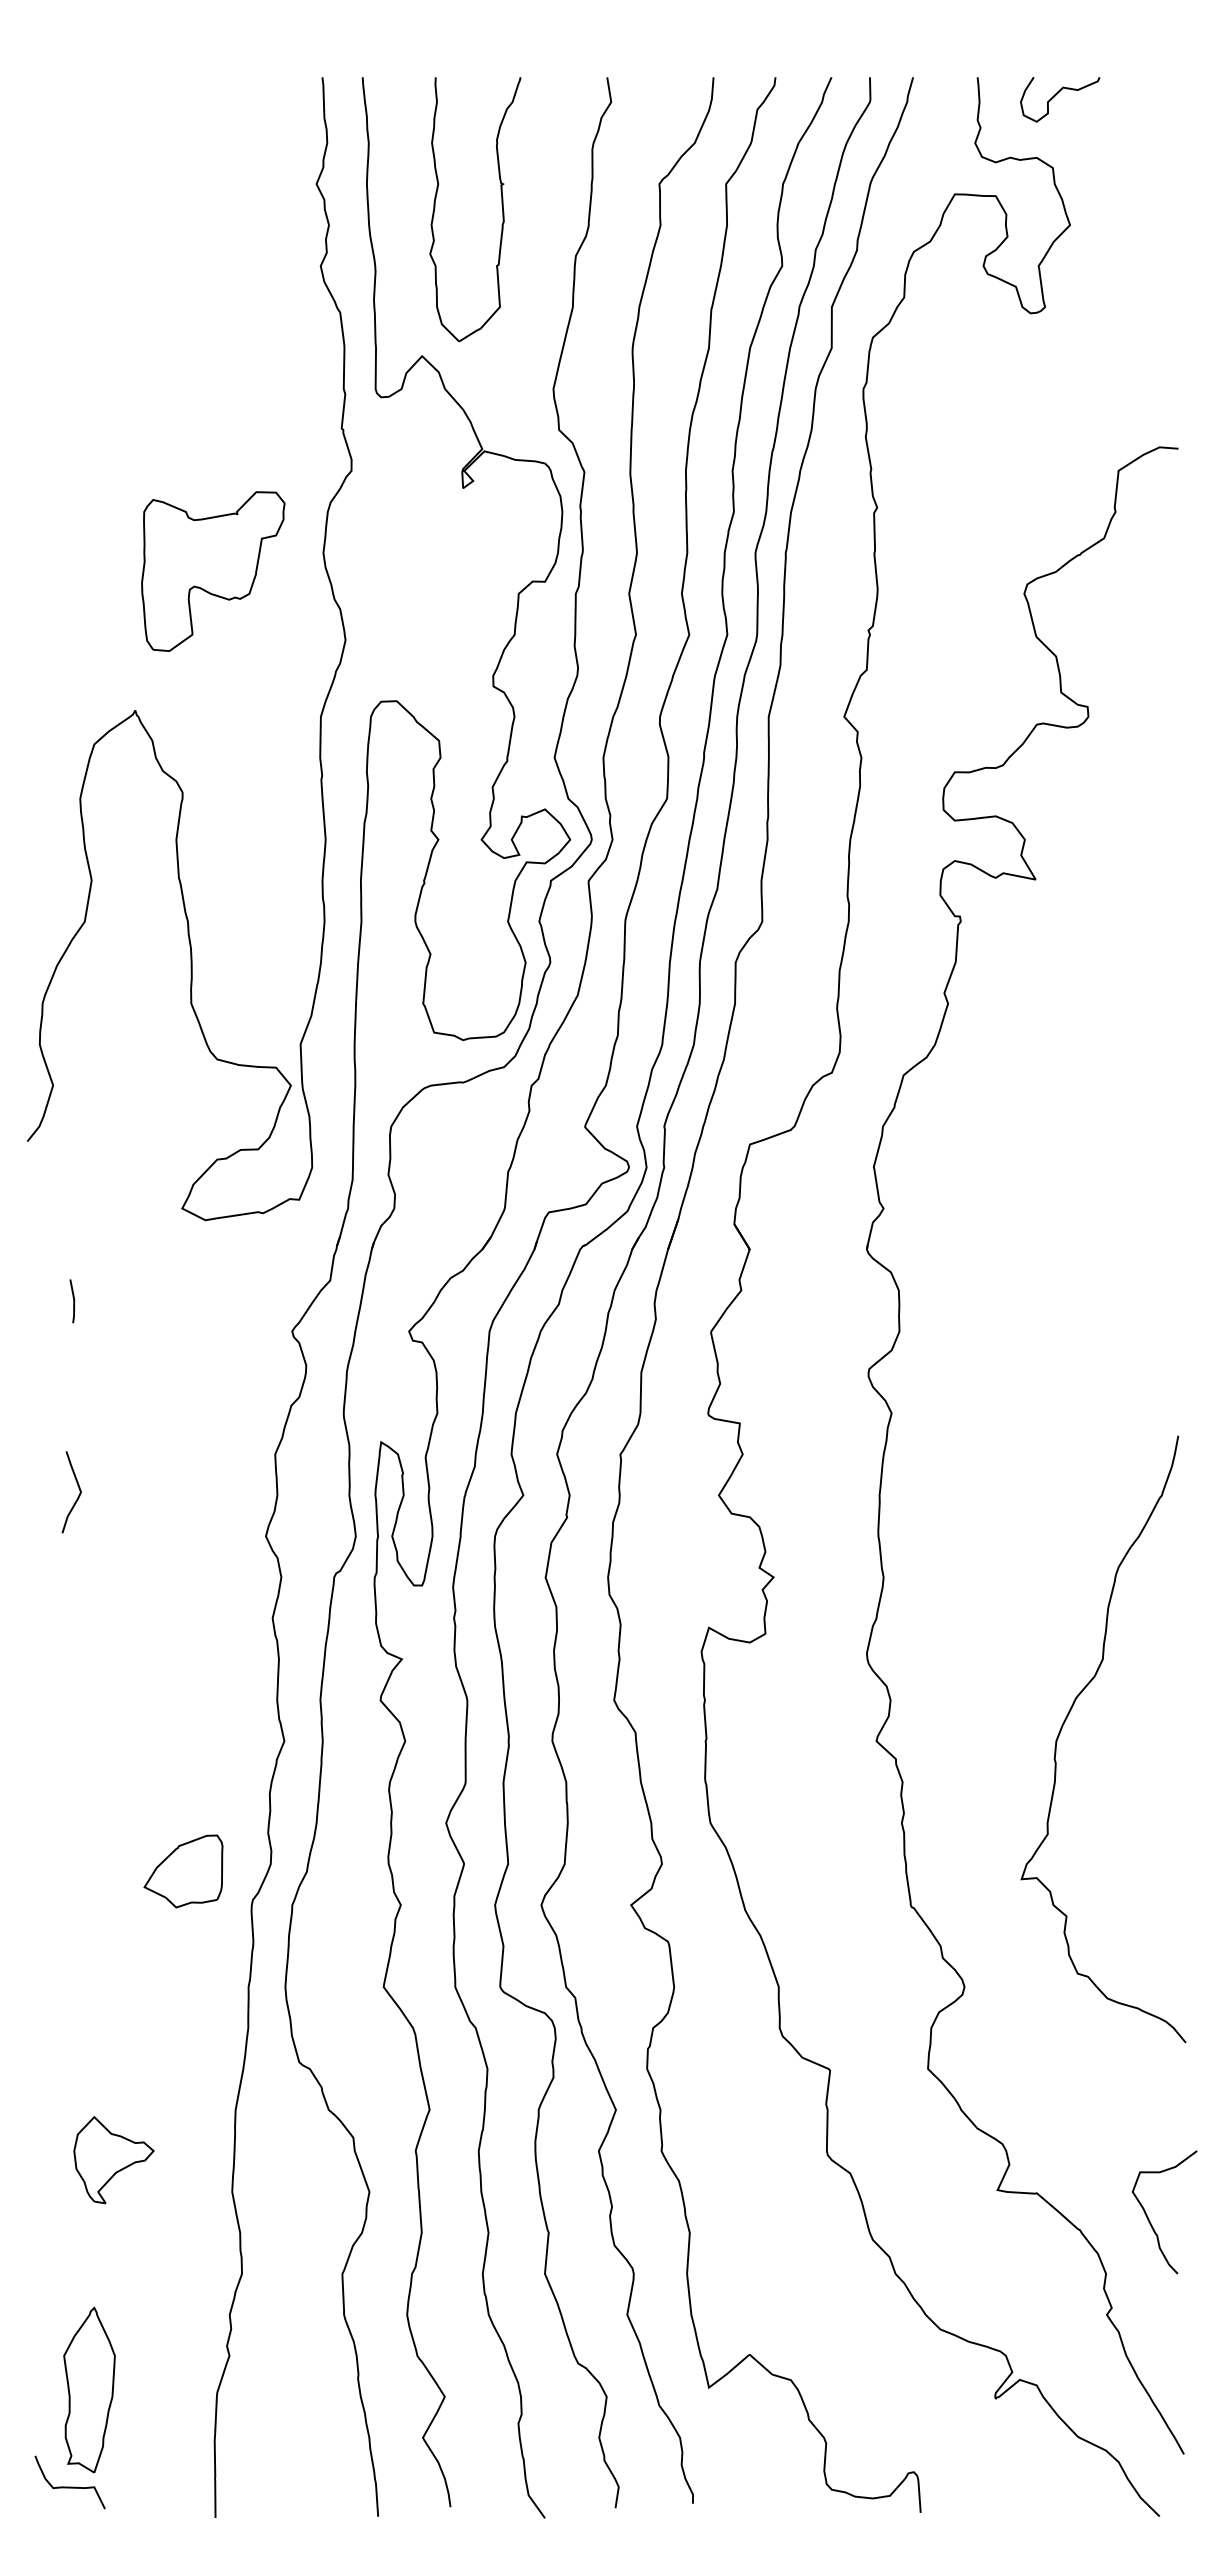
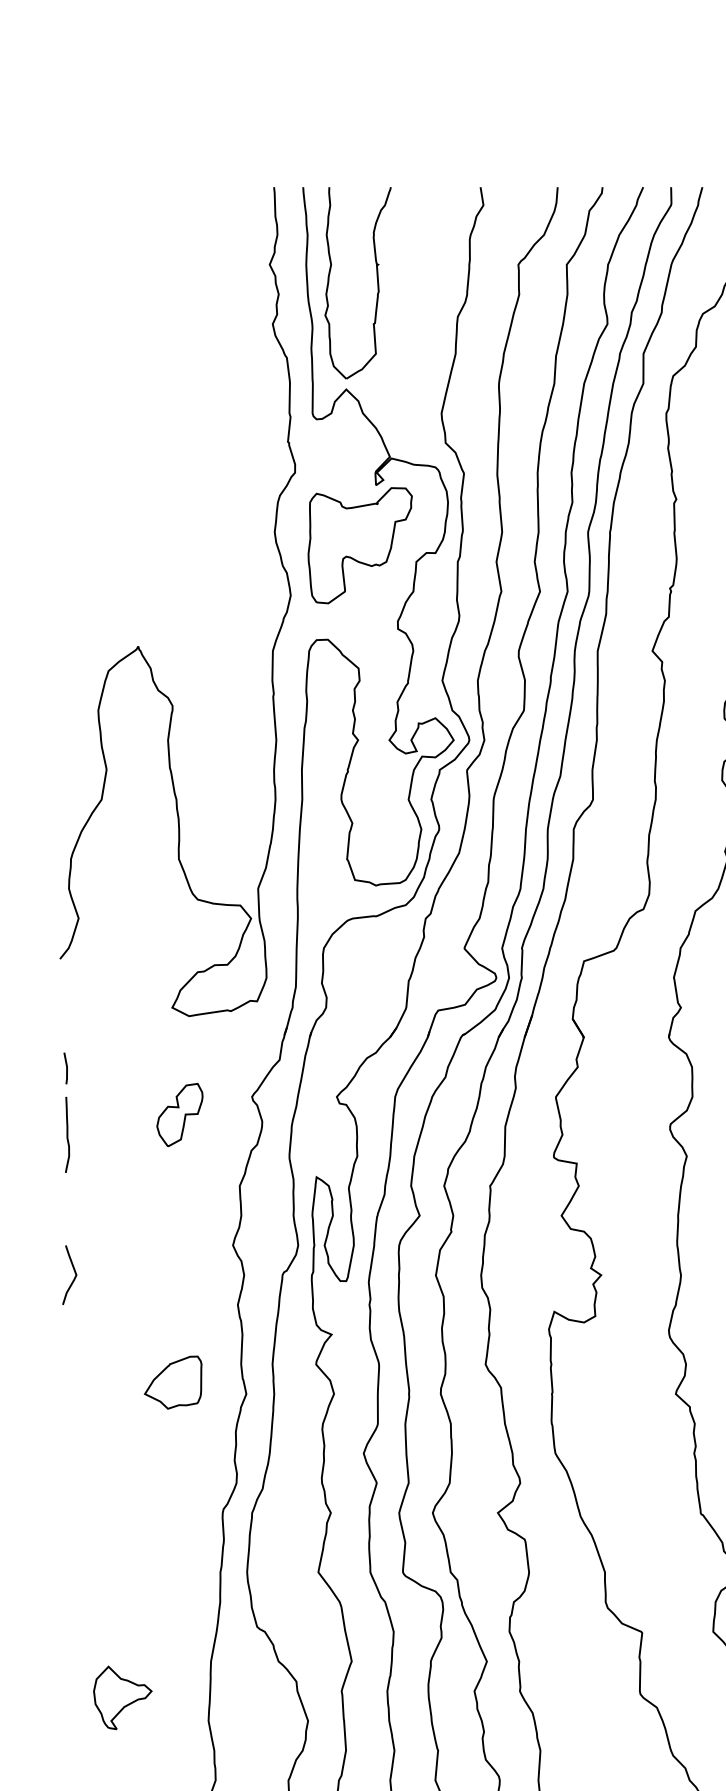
part: (501, 205) -> (377, 280), moved
part: (213, 571) -> (360, 545), moved
line: (73, 1301) -> (66, 1068), moved
part: (192, 1356) -> (179, 1115), added
curve: (37, 1383) -> (67, 1134), added
curve: (78, 1495) -> (74, 1277), moved
part: (183, 1871) -> (173, 1382), moved

